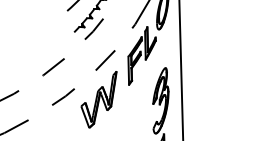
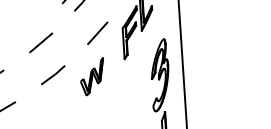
part: (98, 99) -> (91, 76), size x0.6

